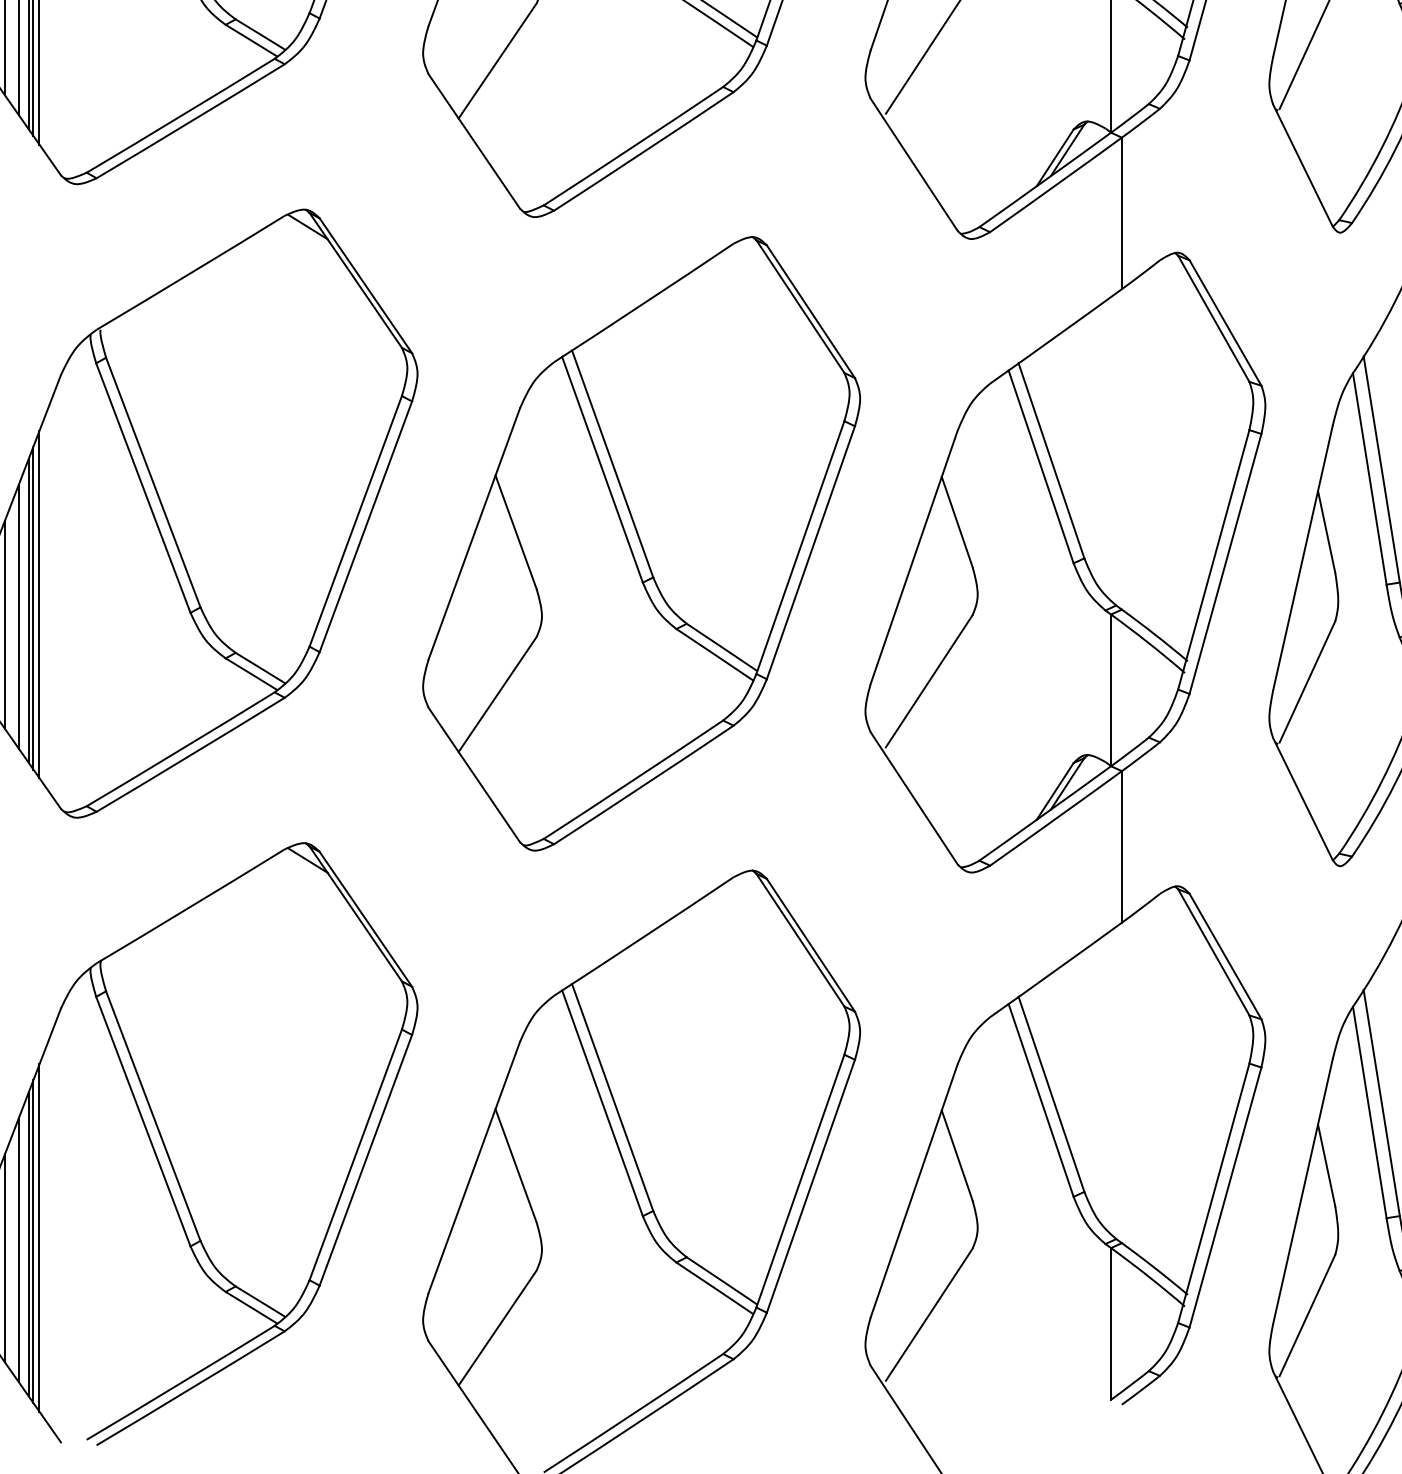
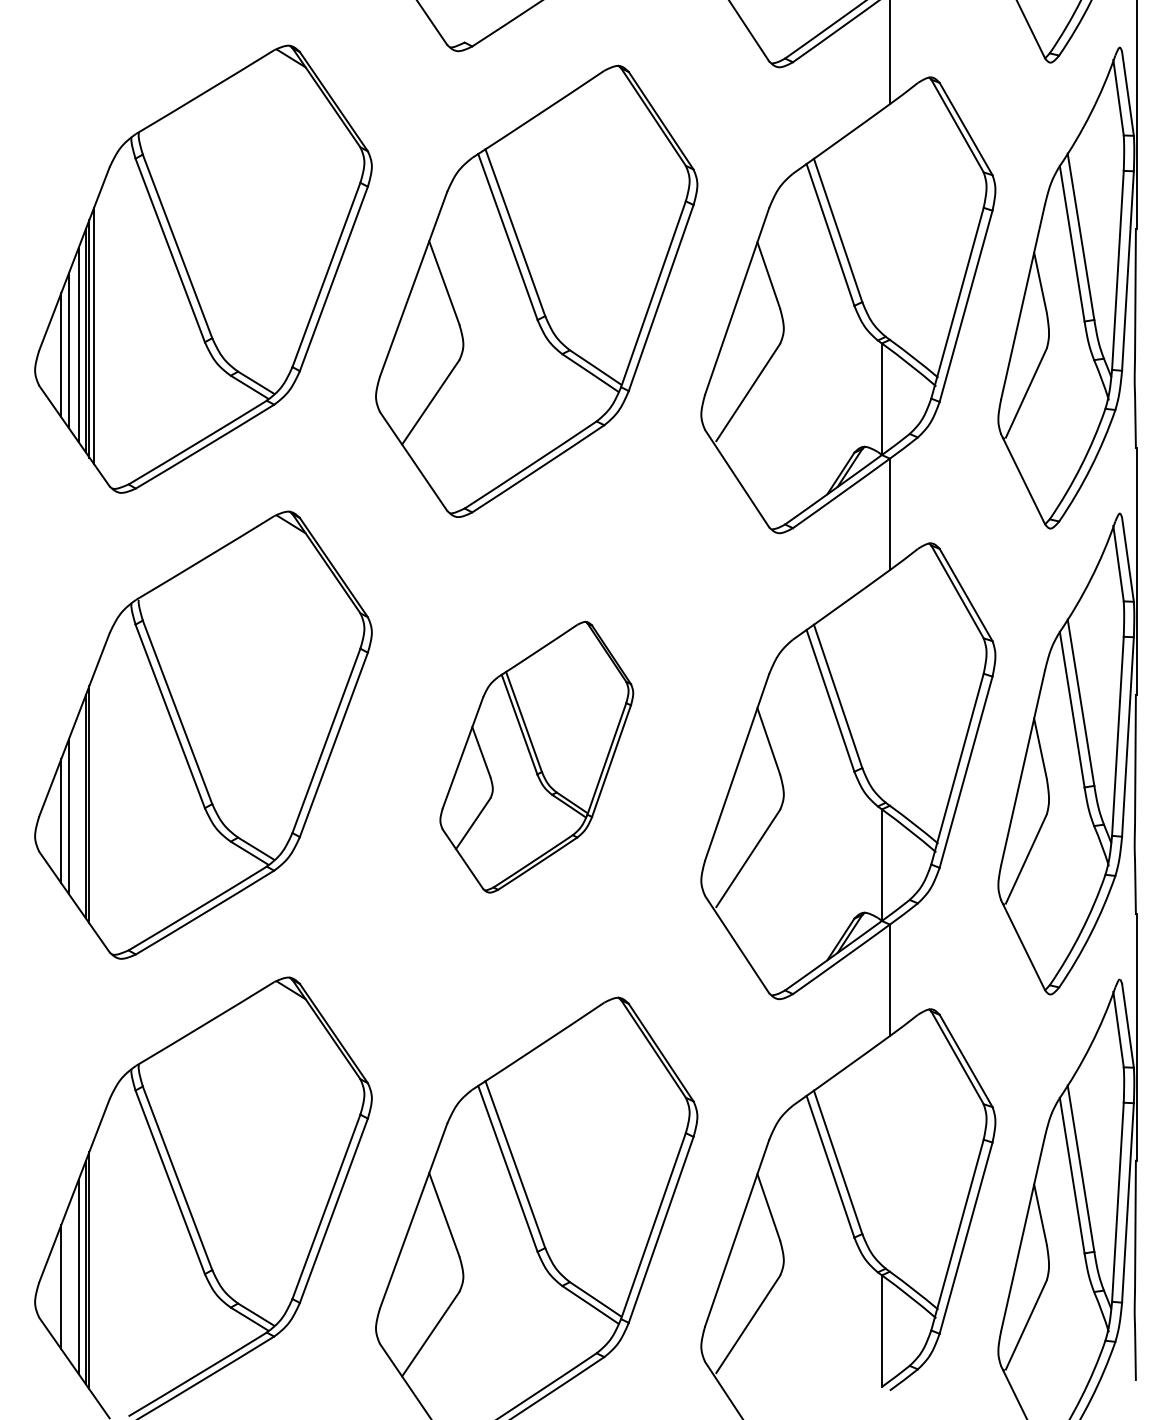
part: (641, 542) -> (536, 756), size x0.6
line: (39, 603) -> (93, 801), removed
line: (18, 616) -> (78, 810), removed
line: (39, 1237) -> (93, 1267), removed
line: (5, 1257) -> (68, 1282), removed

